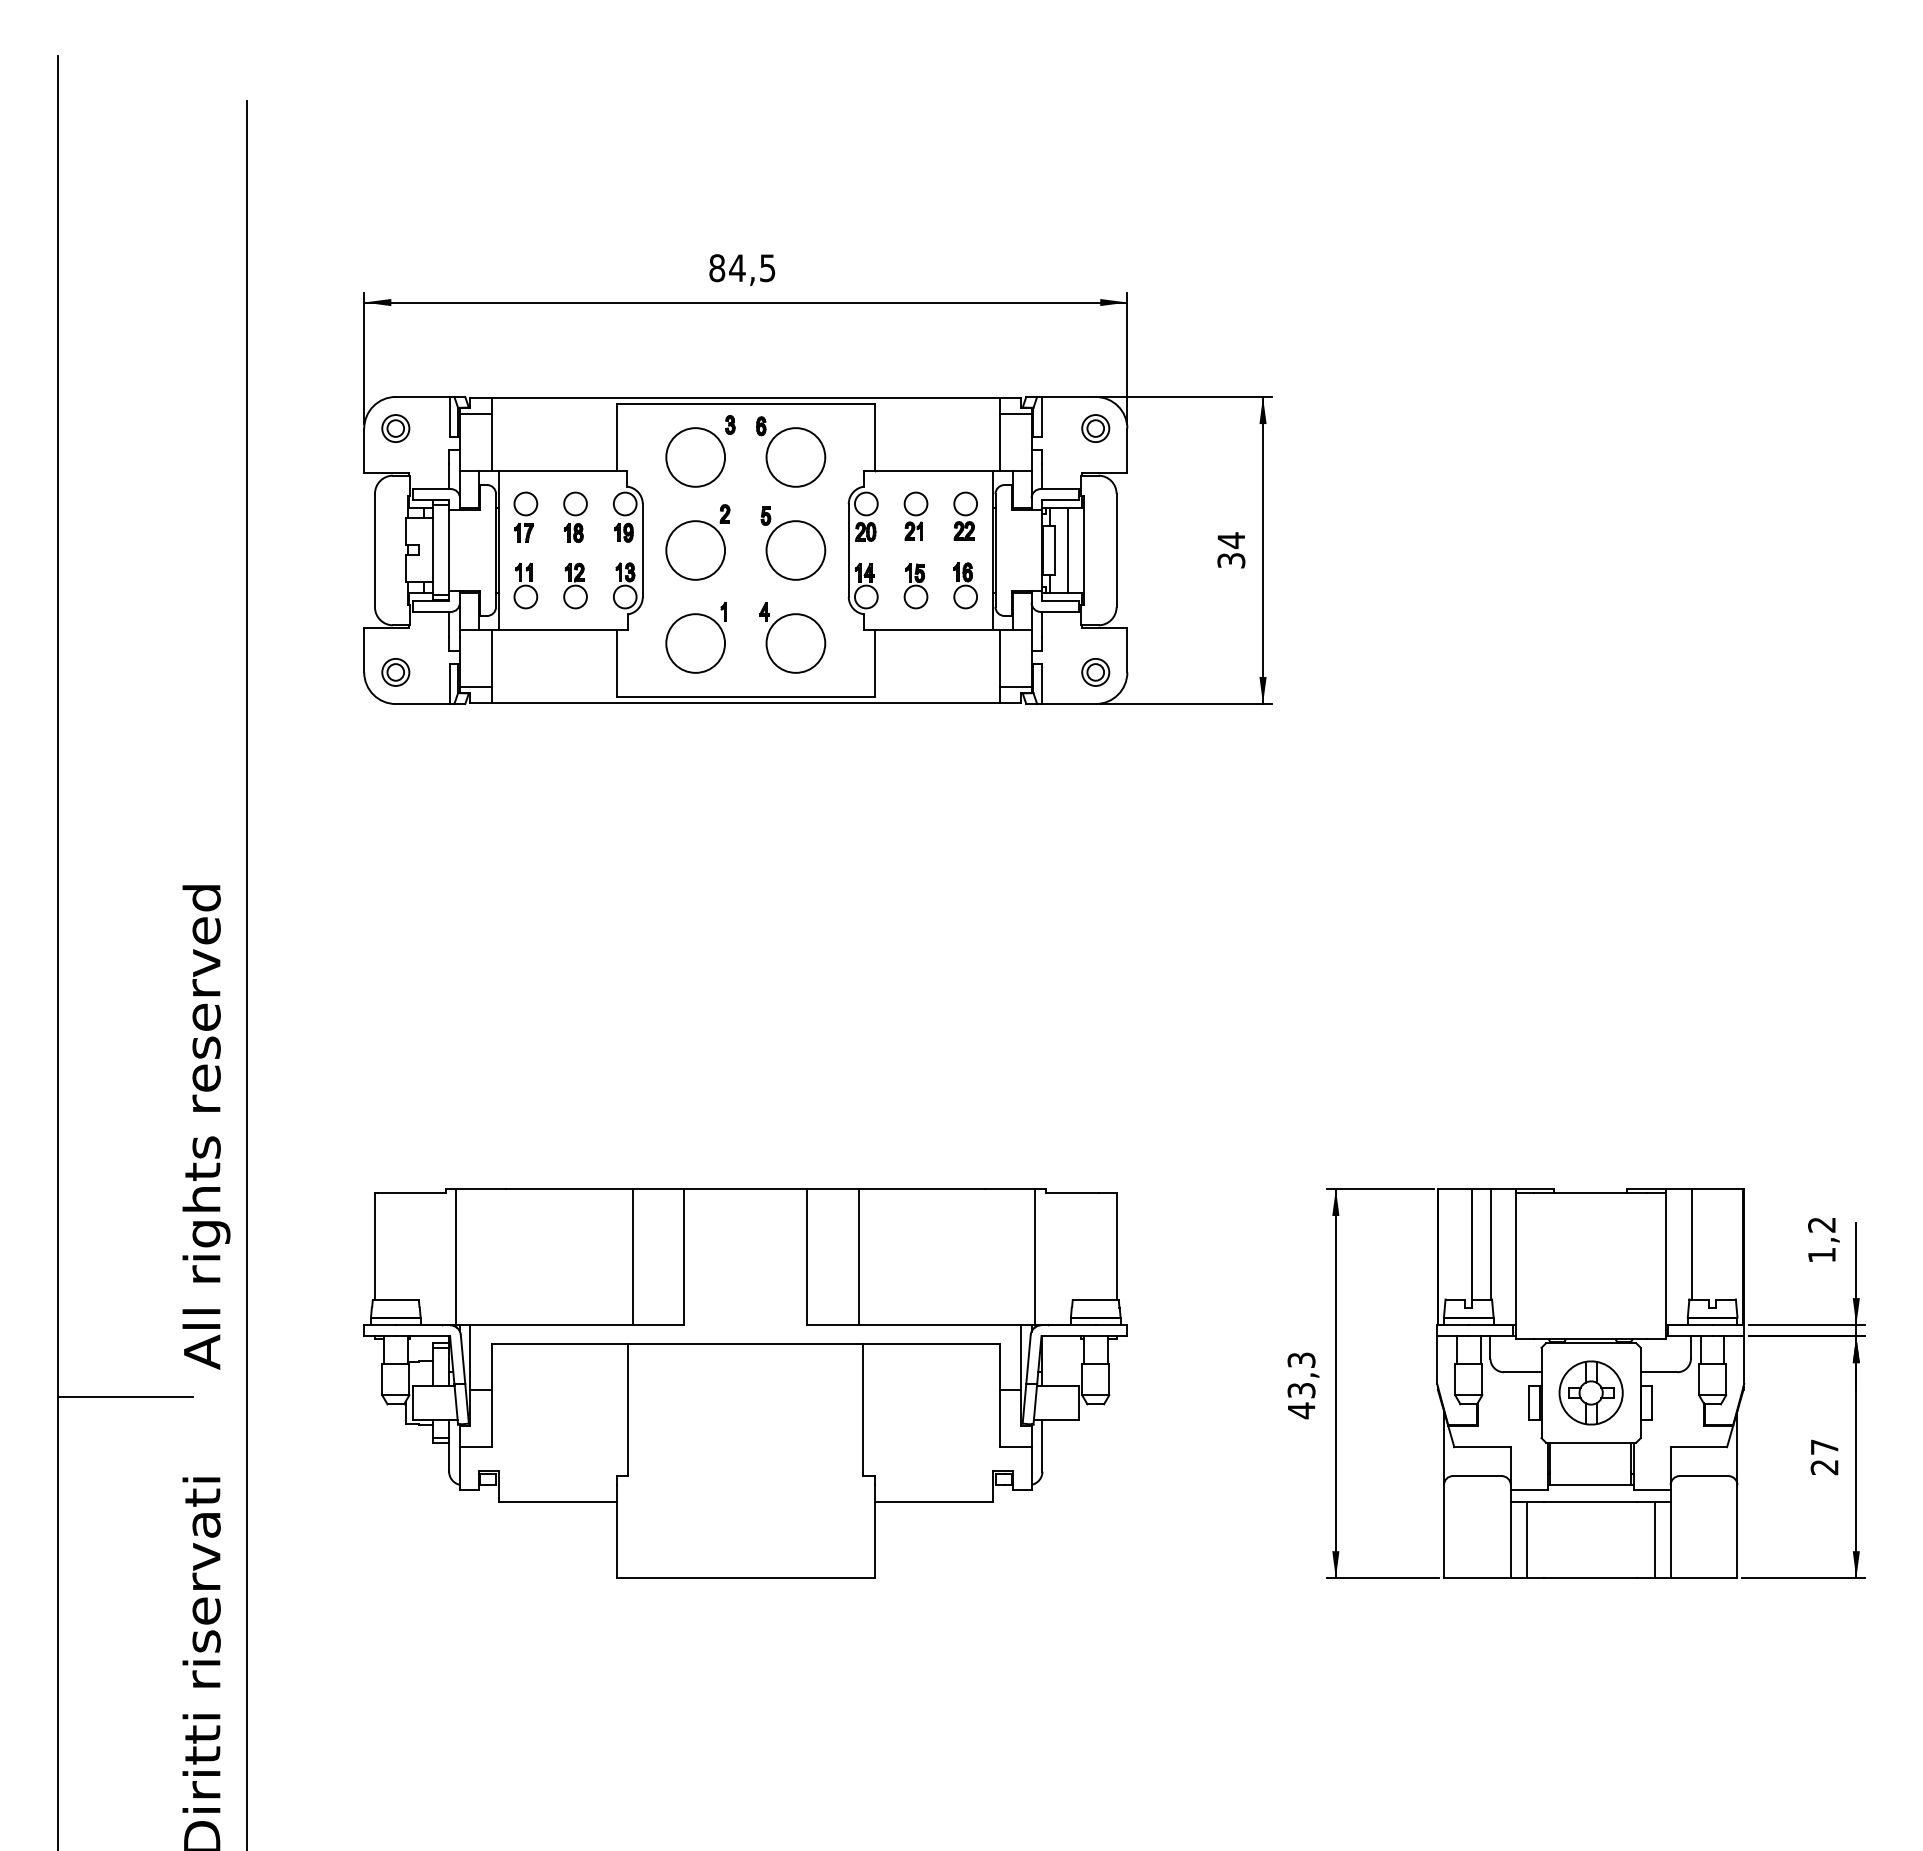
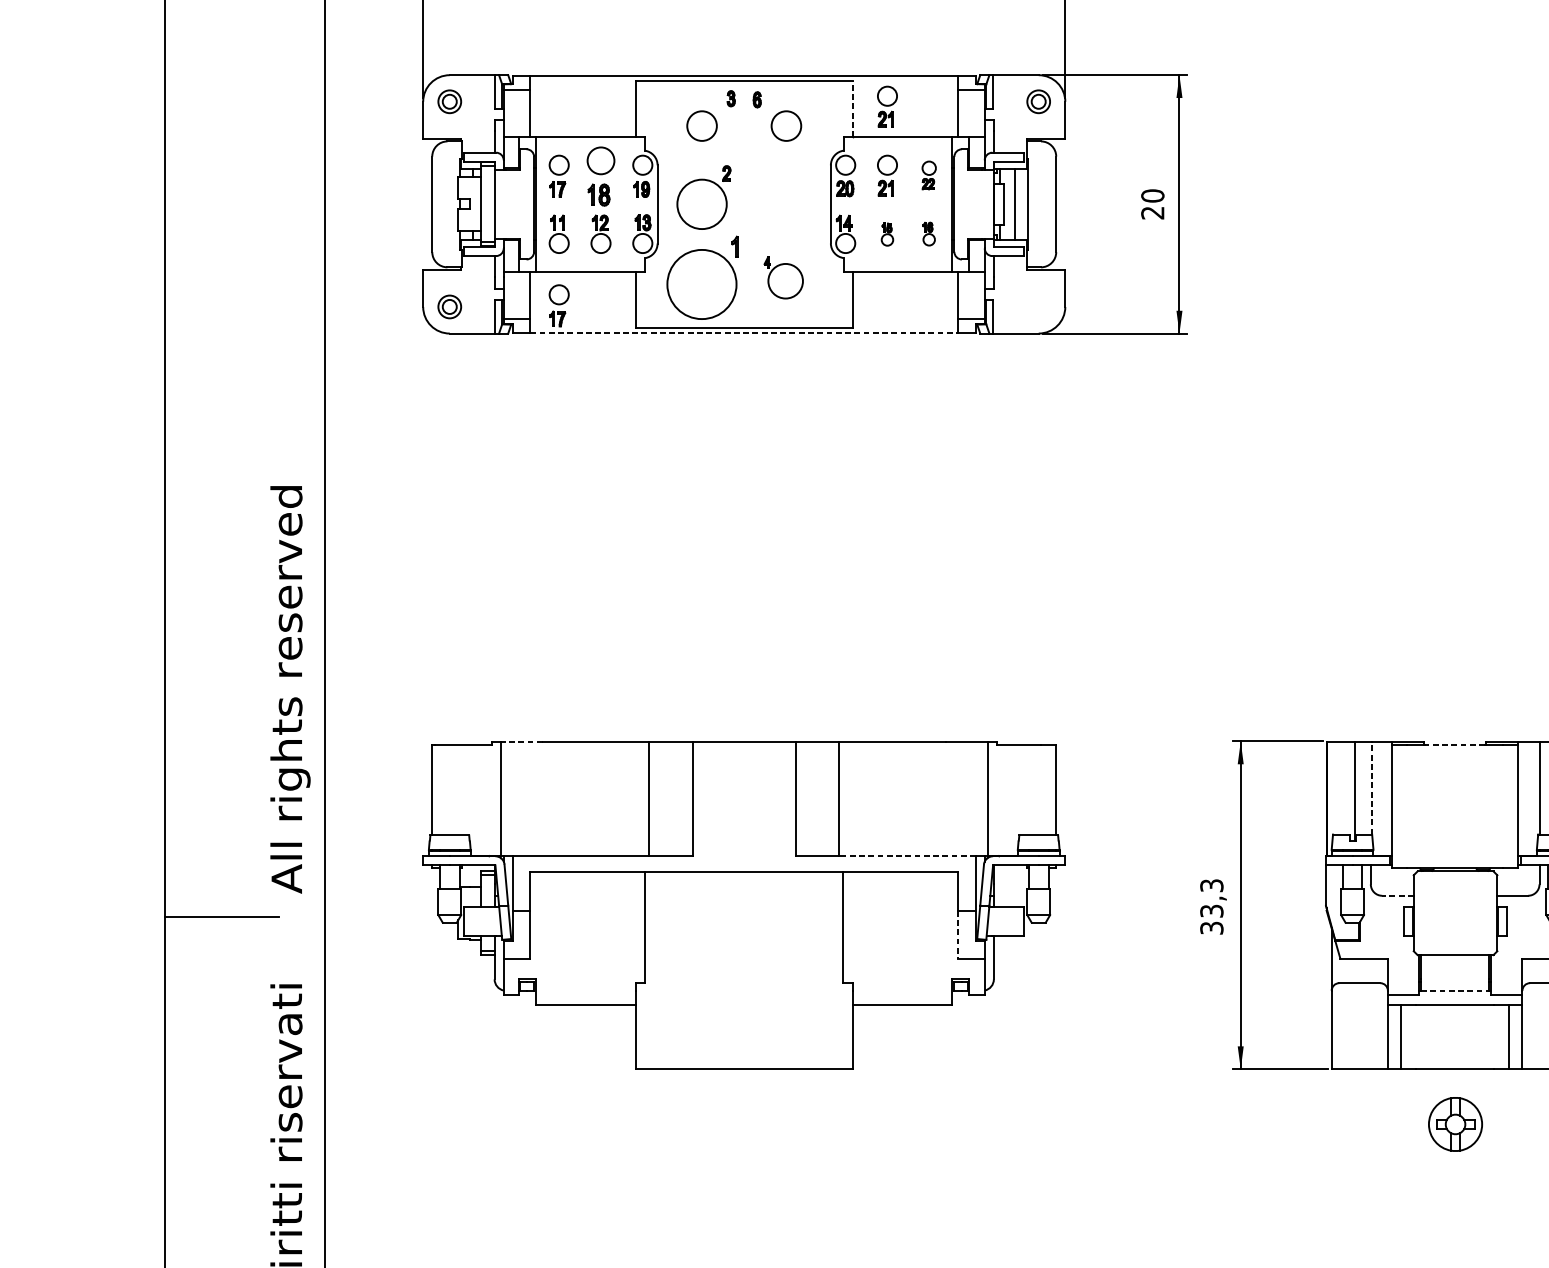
part: (915, 433) -> (887, 105), added
line: (874, 436) -> (852, 108), solid -> dashed
circle: (695, 457) -> (701, 126), size x0.6
circle: (795, 457) -> (786, 126), size x0.6
part: (965, 515) -> (929, 174), size x0.7
part: (575, 516) -> (600, 175), size x1.4
part: (793, 543) -> (784, 198), removed
text: (1231, 550) -> (1152, 204), 34 -> 20
part: (965, 585) -> (929, 233), size x0.6
part: (915, 586) -> (887, 234), size x0.6
part: (695, 637) -> (701, 277), size x1.4
part: (792, 637) -> (783, 277), size x0.7
part: (525, 670) -> (558, 305), added
part: (1095, 672) -> (1038, 307), removed
line: (746, 703) -> (744, 333), solid -> dashed
line: (480, 1188) -> (521, 741), solid -> dashed
line: (1590, 1193) -> (1454, 745), solid -> dashed
line: (1491, 1243) -> (1371, 787), solid -> dashed
line: (939, 1325) -> (907, 856), solid -> dashed
line: (1522, 1372) -> (1397, 896), solid -> dashed
part: (1590, 1392) -> (1454, 1124), moved
text: (1301, 1410) -> (1211, 927), 43,3 -> 33,3
line: (1000, 1418) -> (958, 934), solid -> dashed
line: (1590, 1485) -> (1454, 991), solid -> dashed

